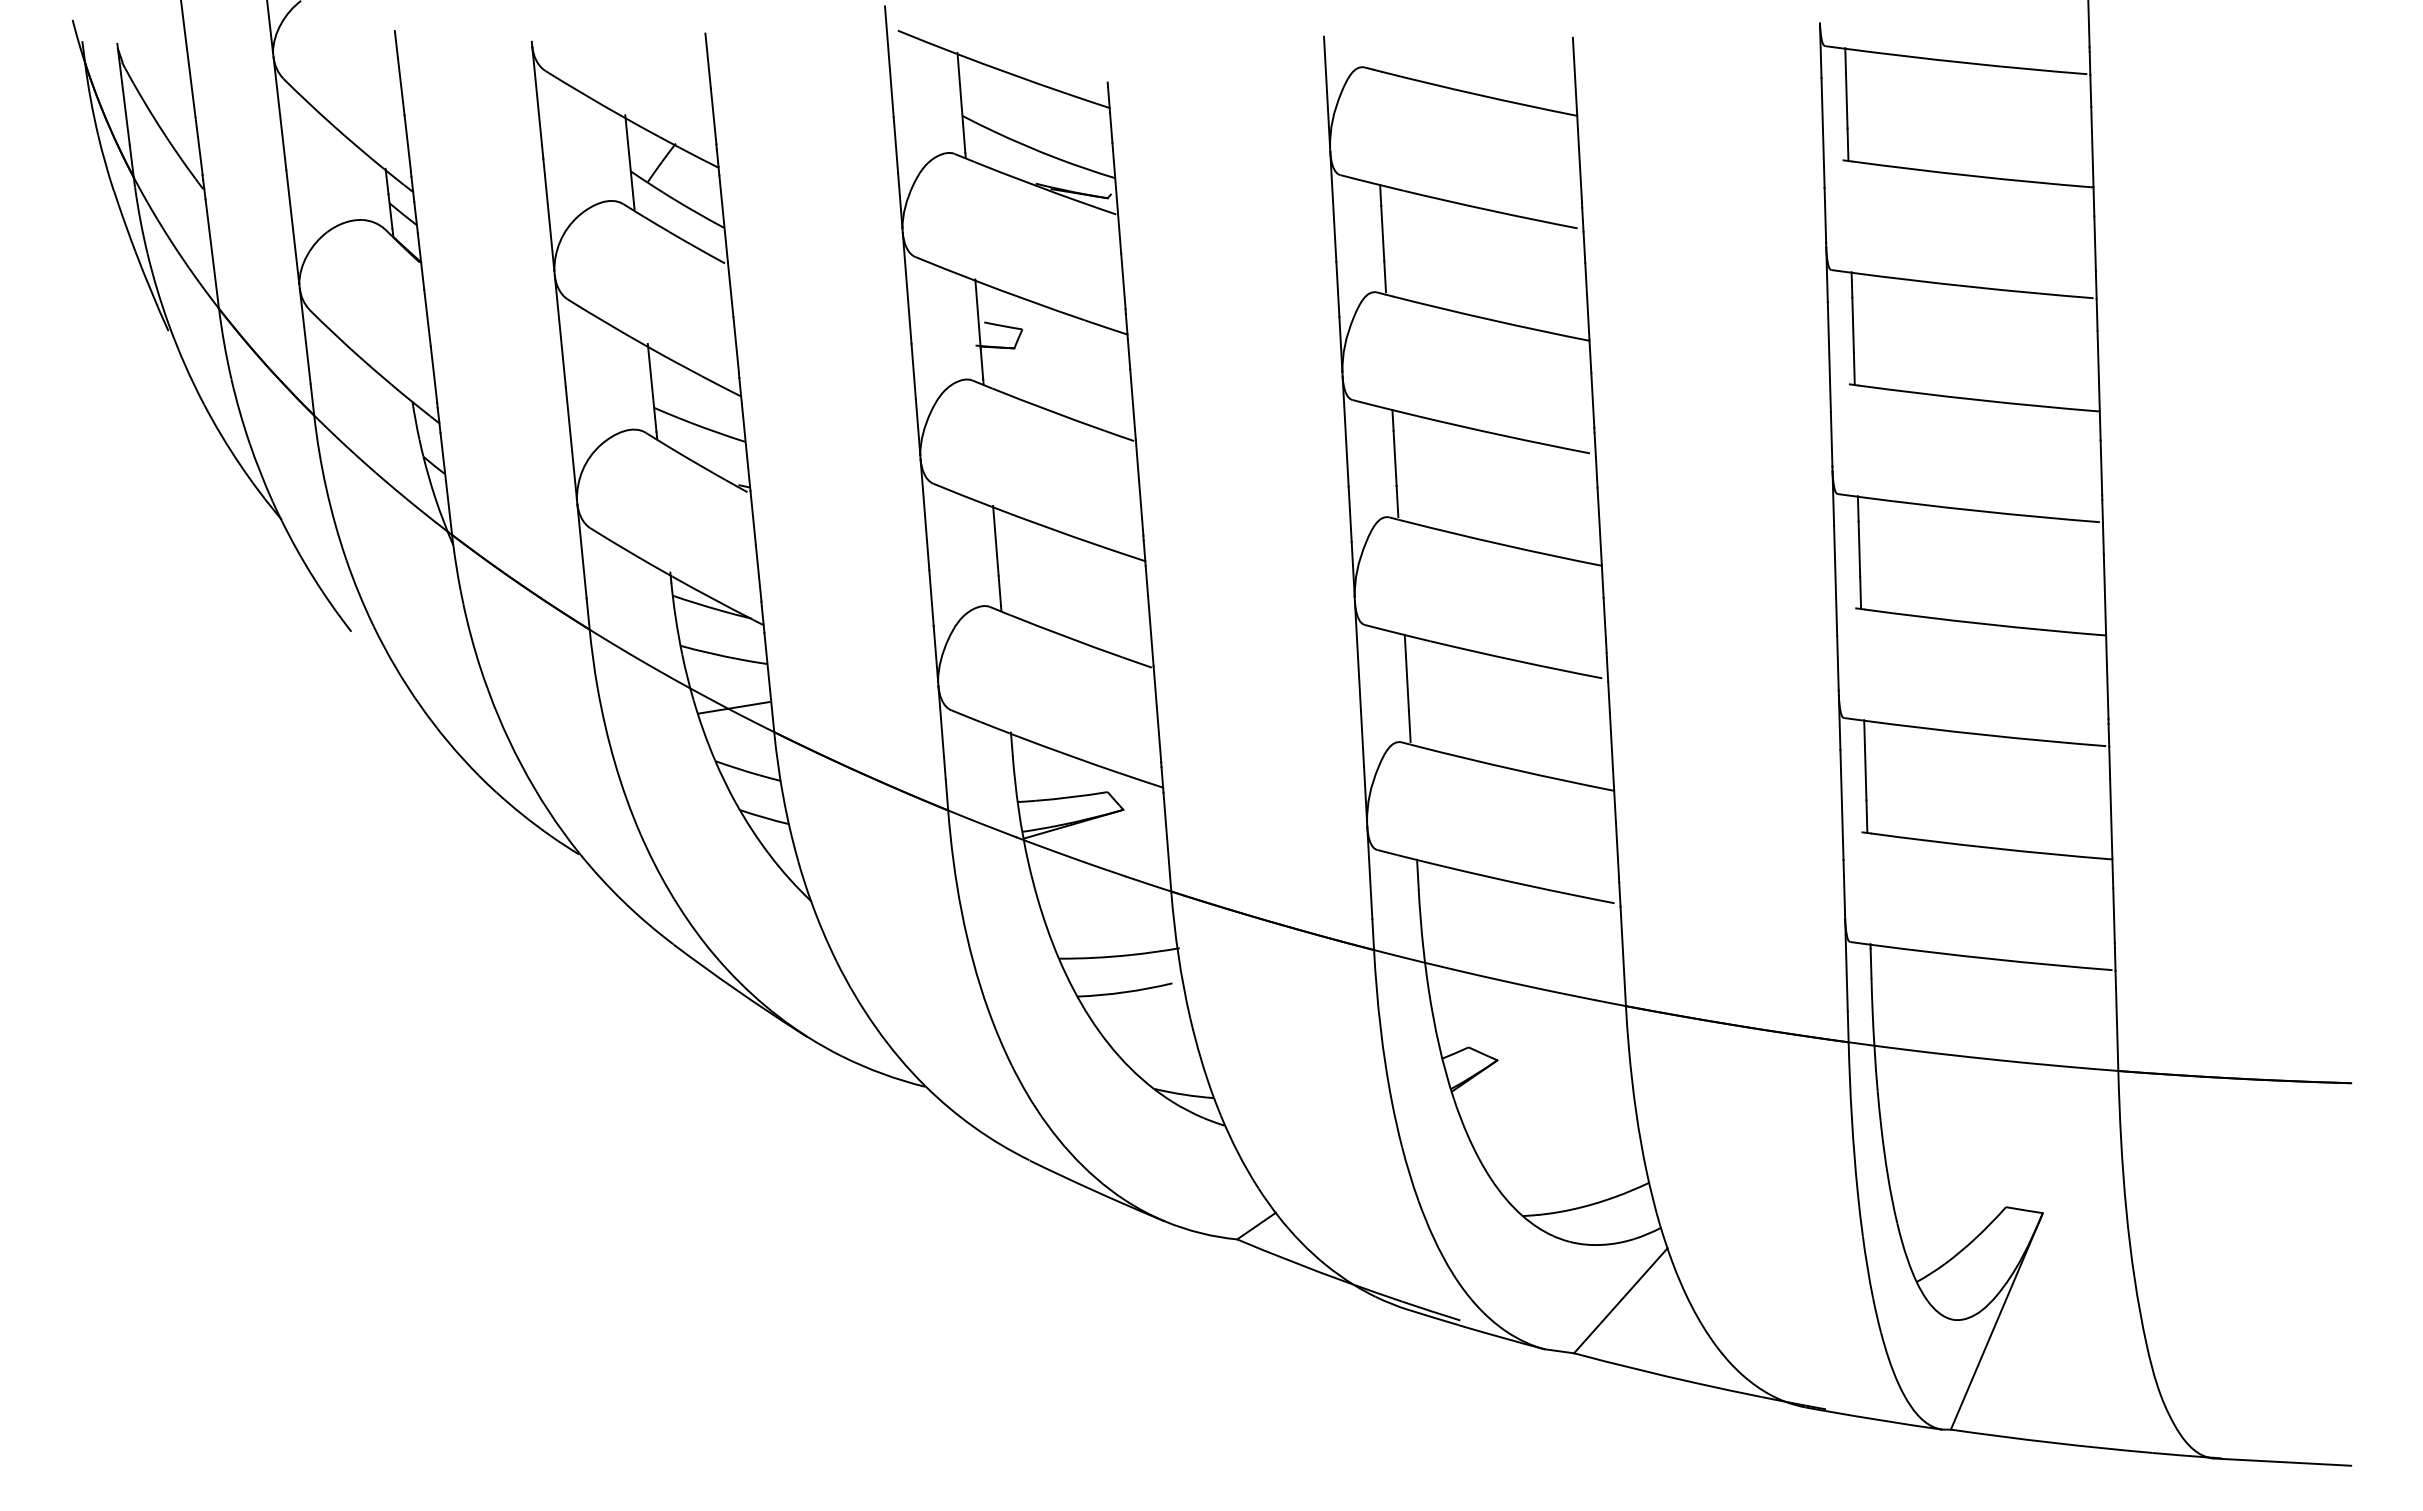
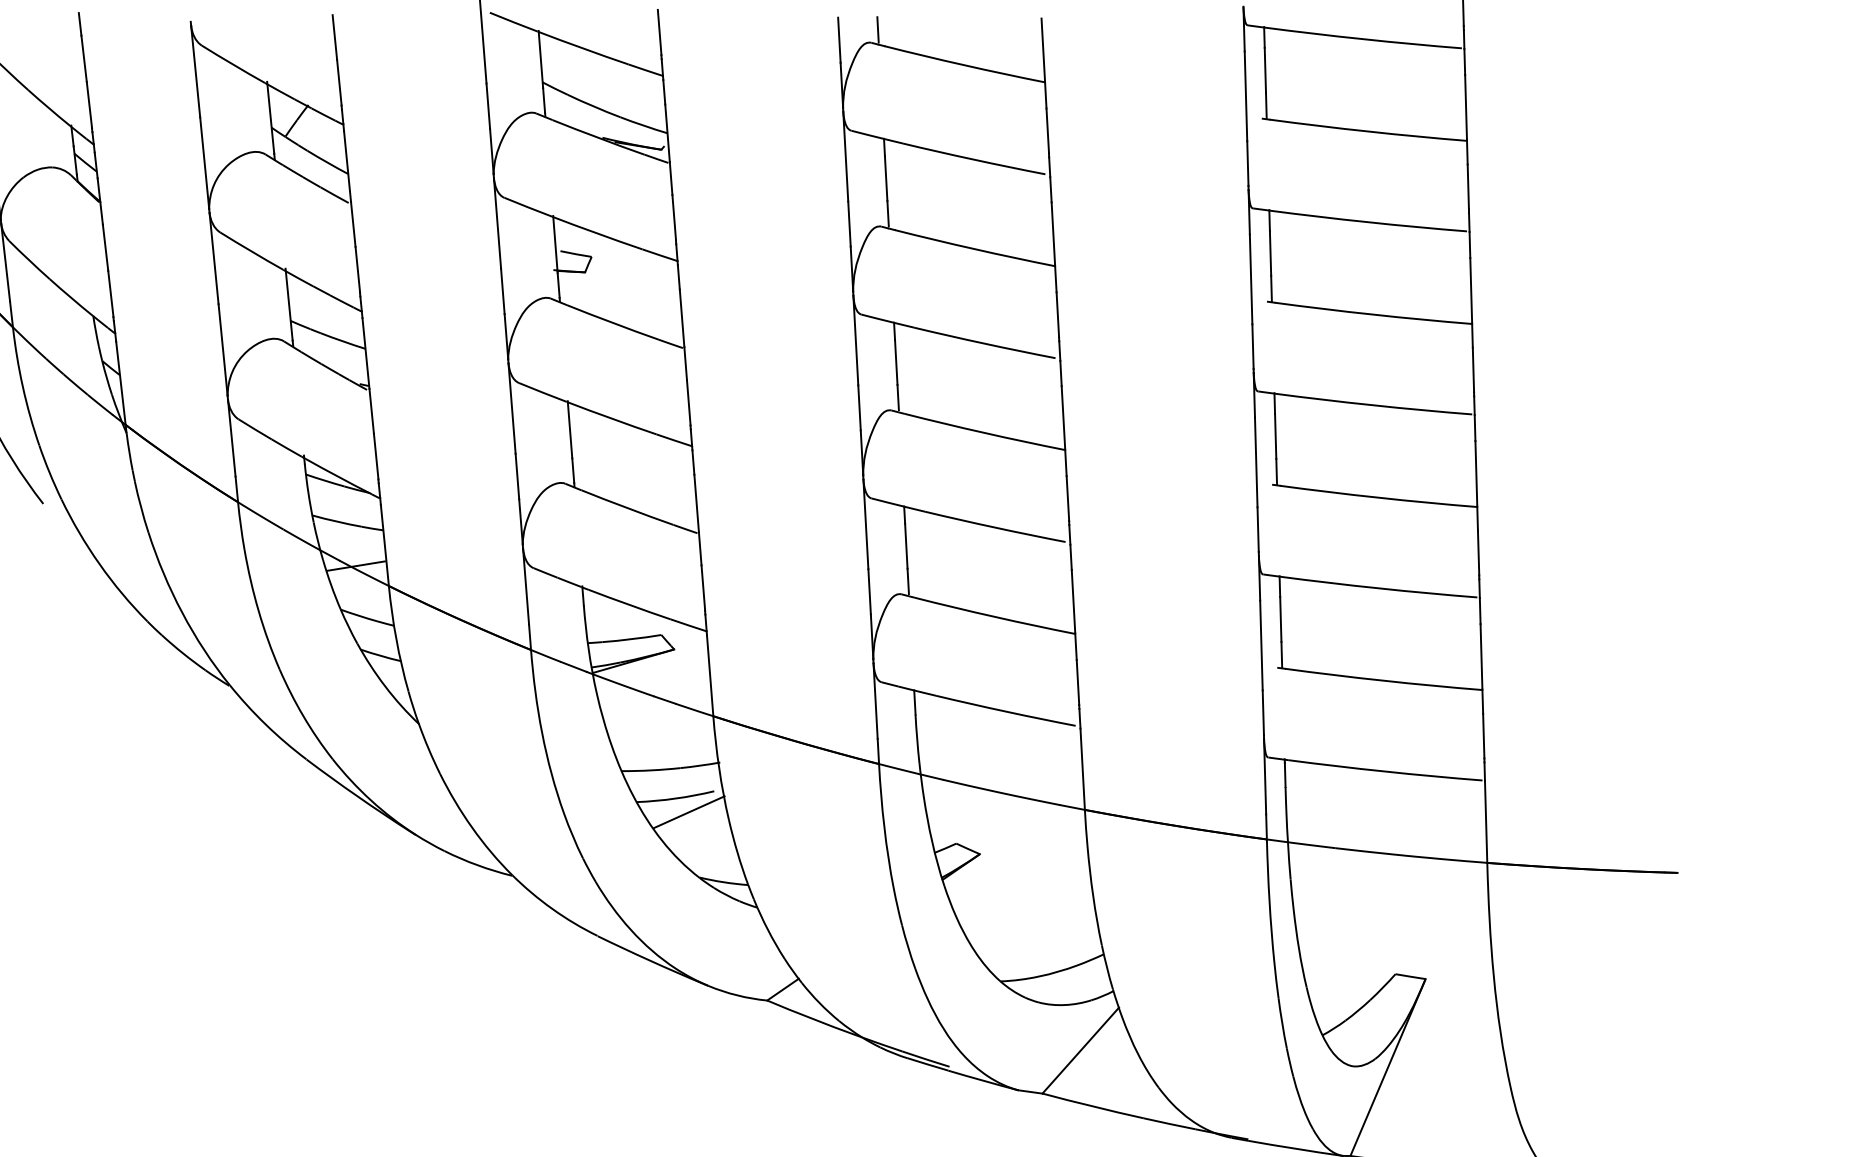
line: (1372, 51) -> (877, 29), added
line: (1105, 54) -> (659, 32), added
line: (1141, 1008) -> (689, 811), added

